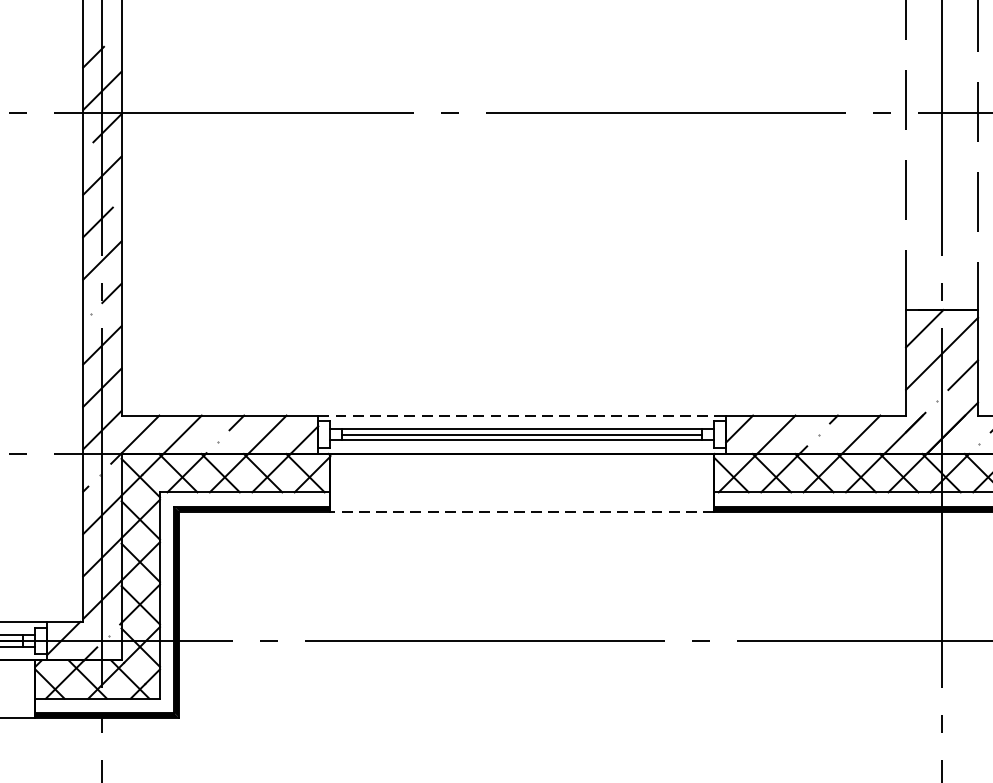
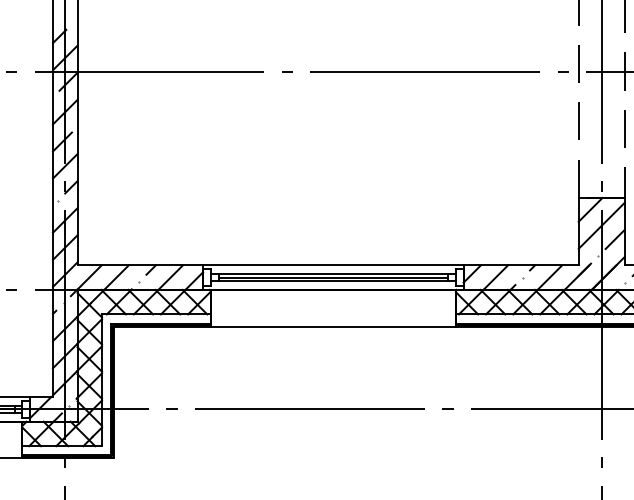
line: (522, 415) -> (333, 265), dashed -> solid
line: (522, 511) -> (333, 326), dashed -> solid

